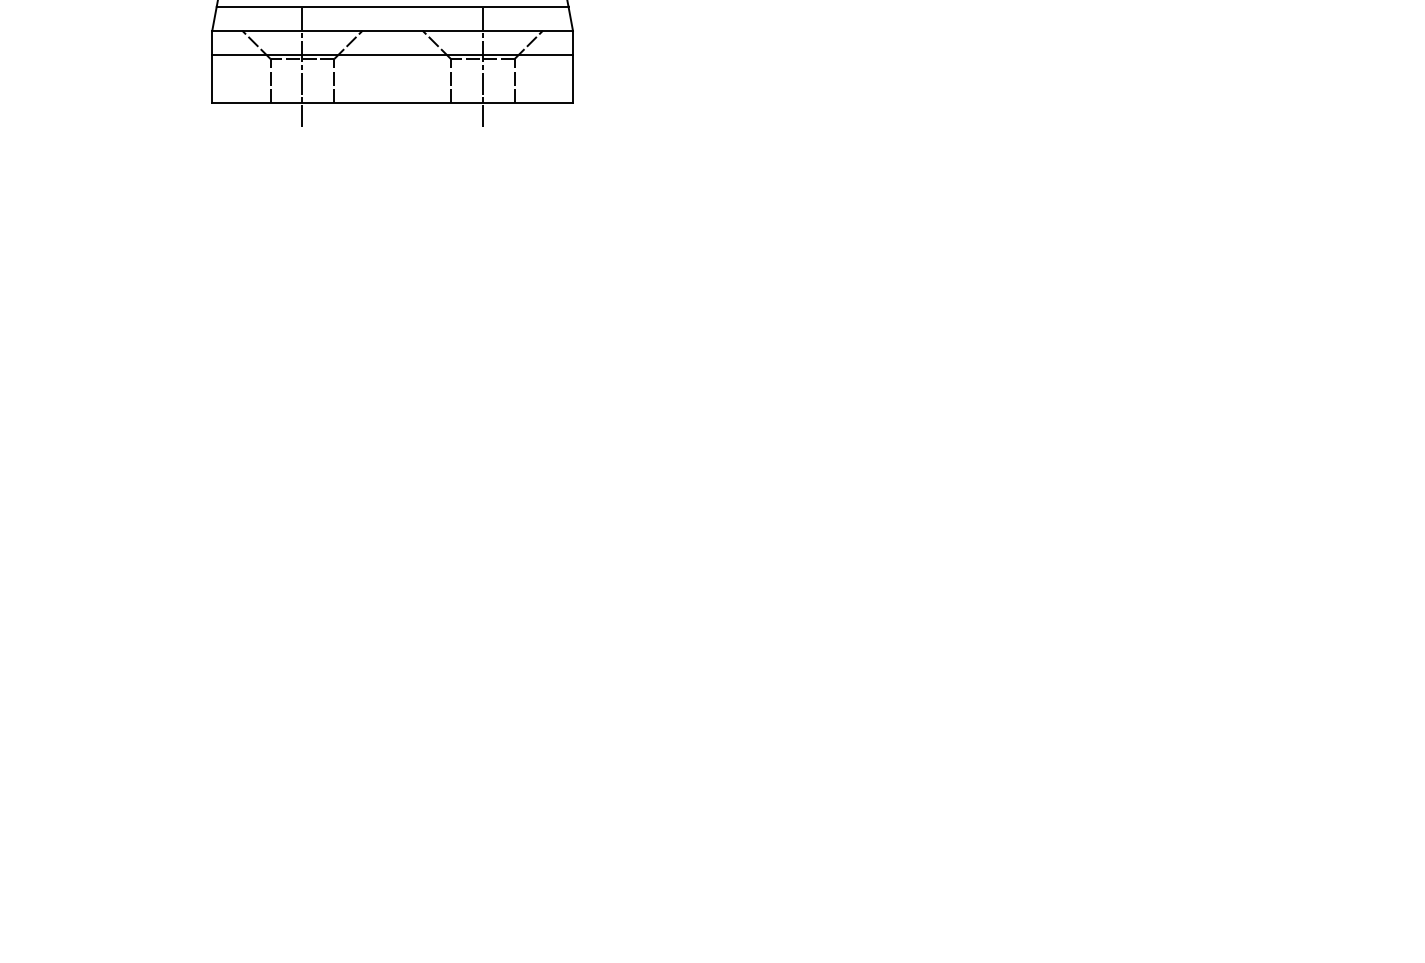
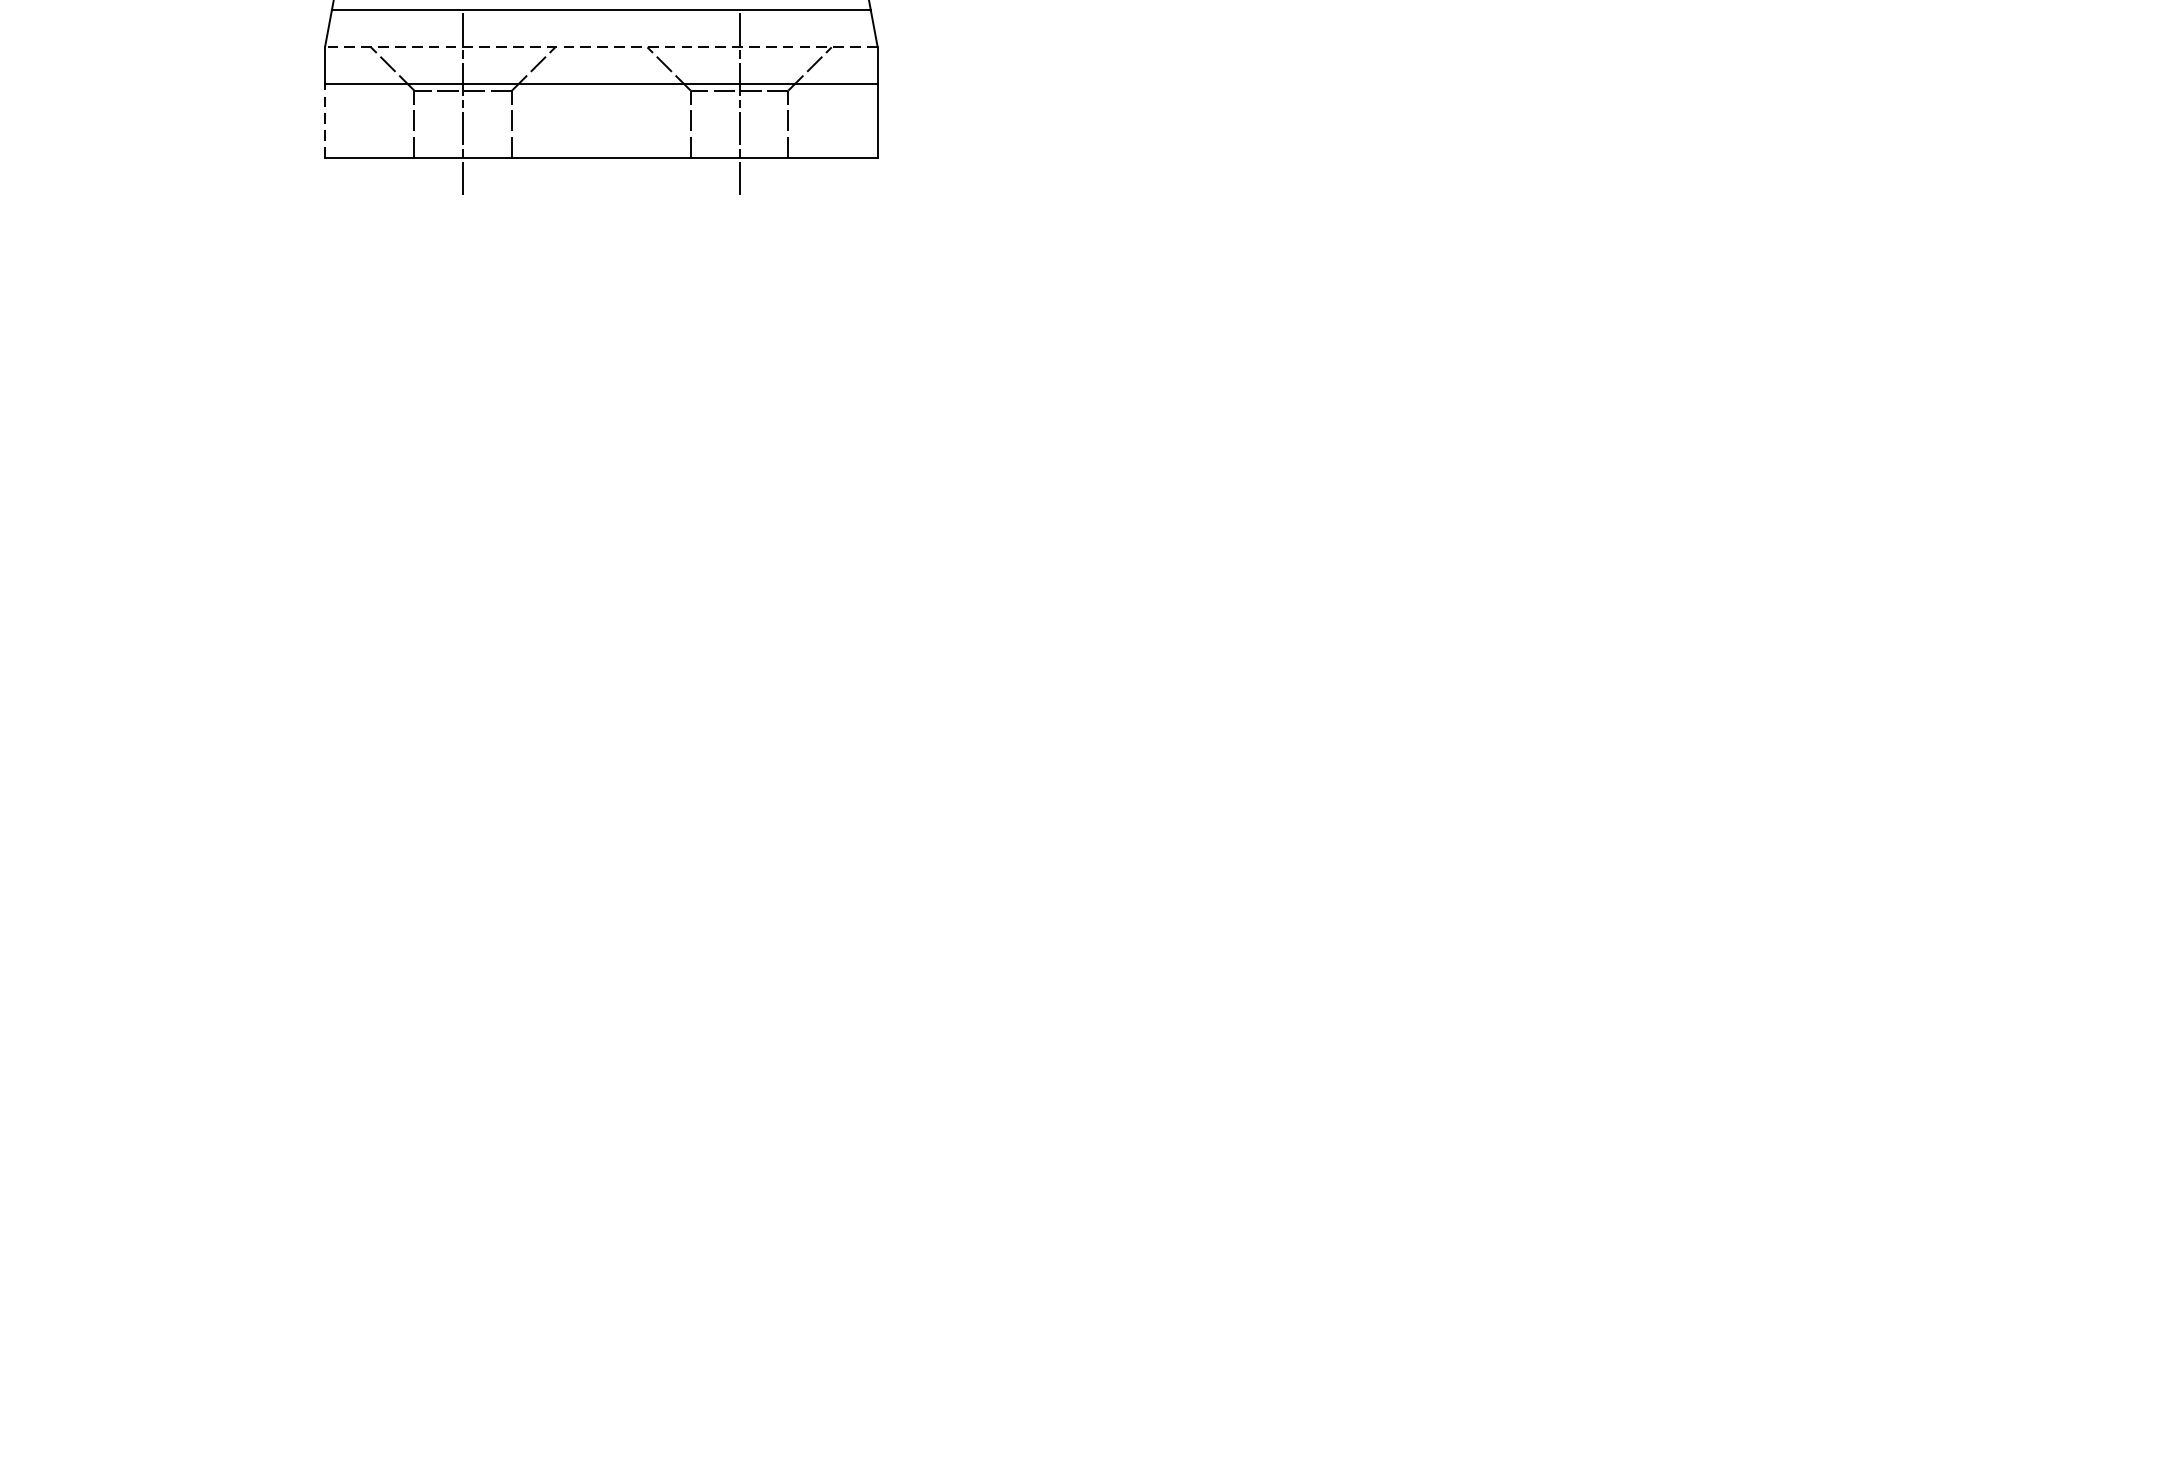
line: (392, 30) -> (601, 46), solid -> dashed
line: (212, 78) -> (325, 120), solid -> dashed

